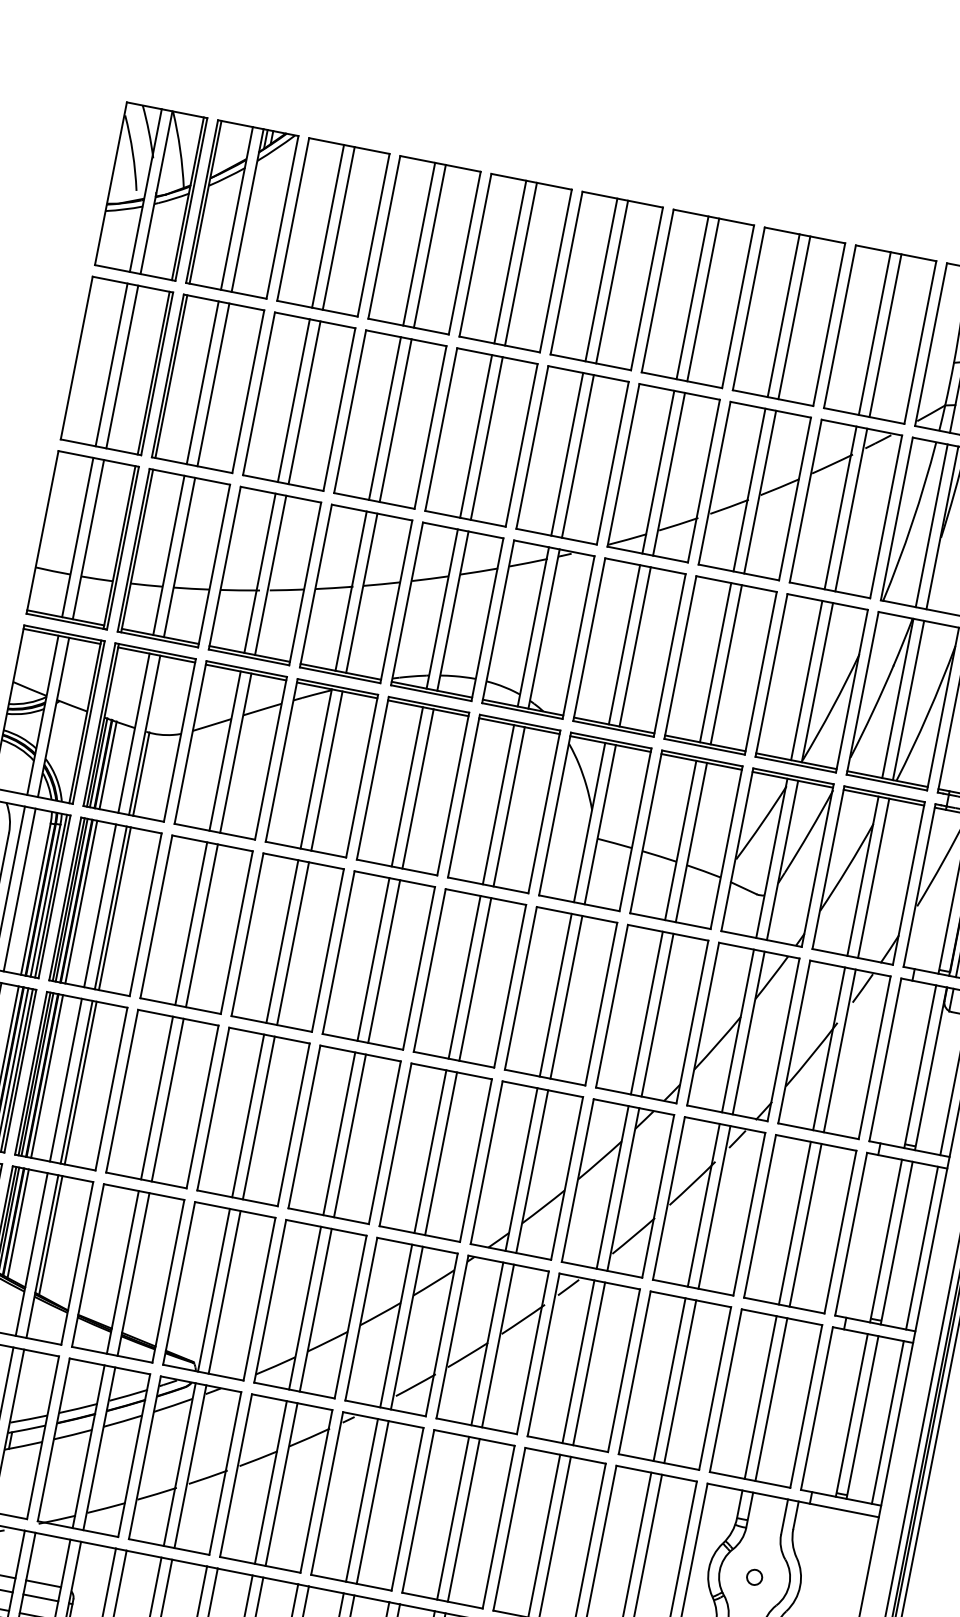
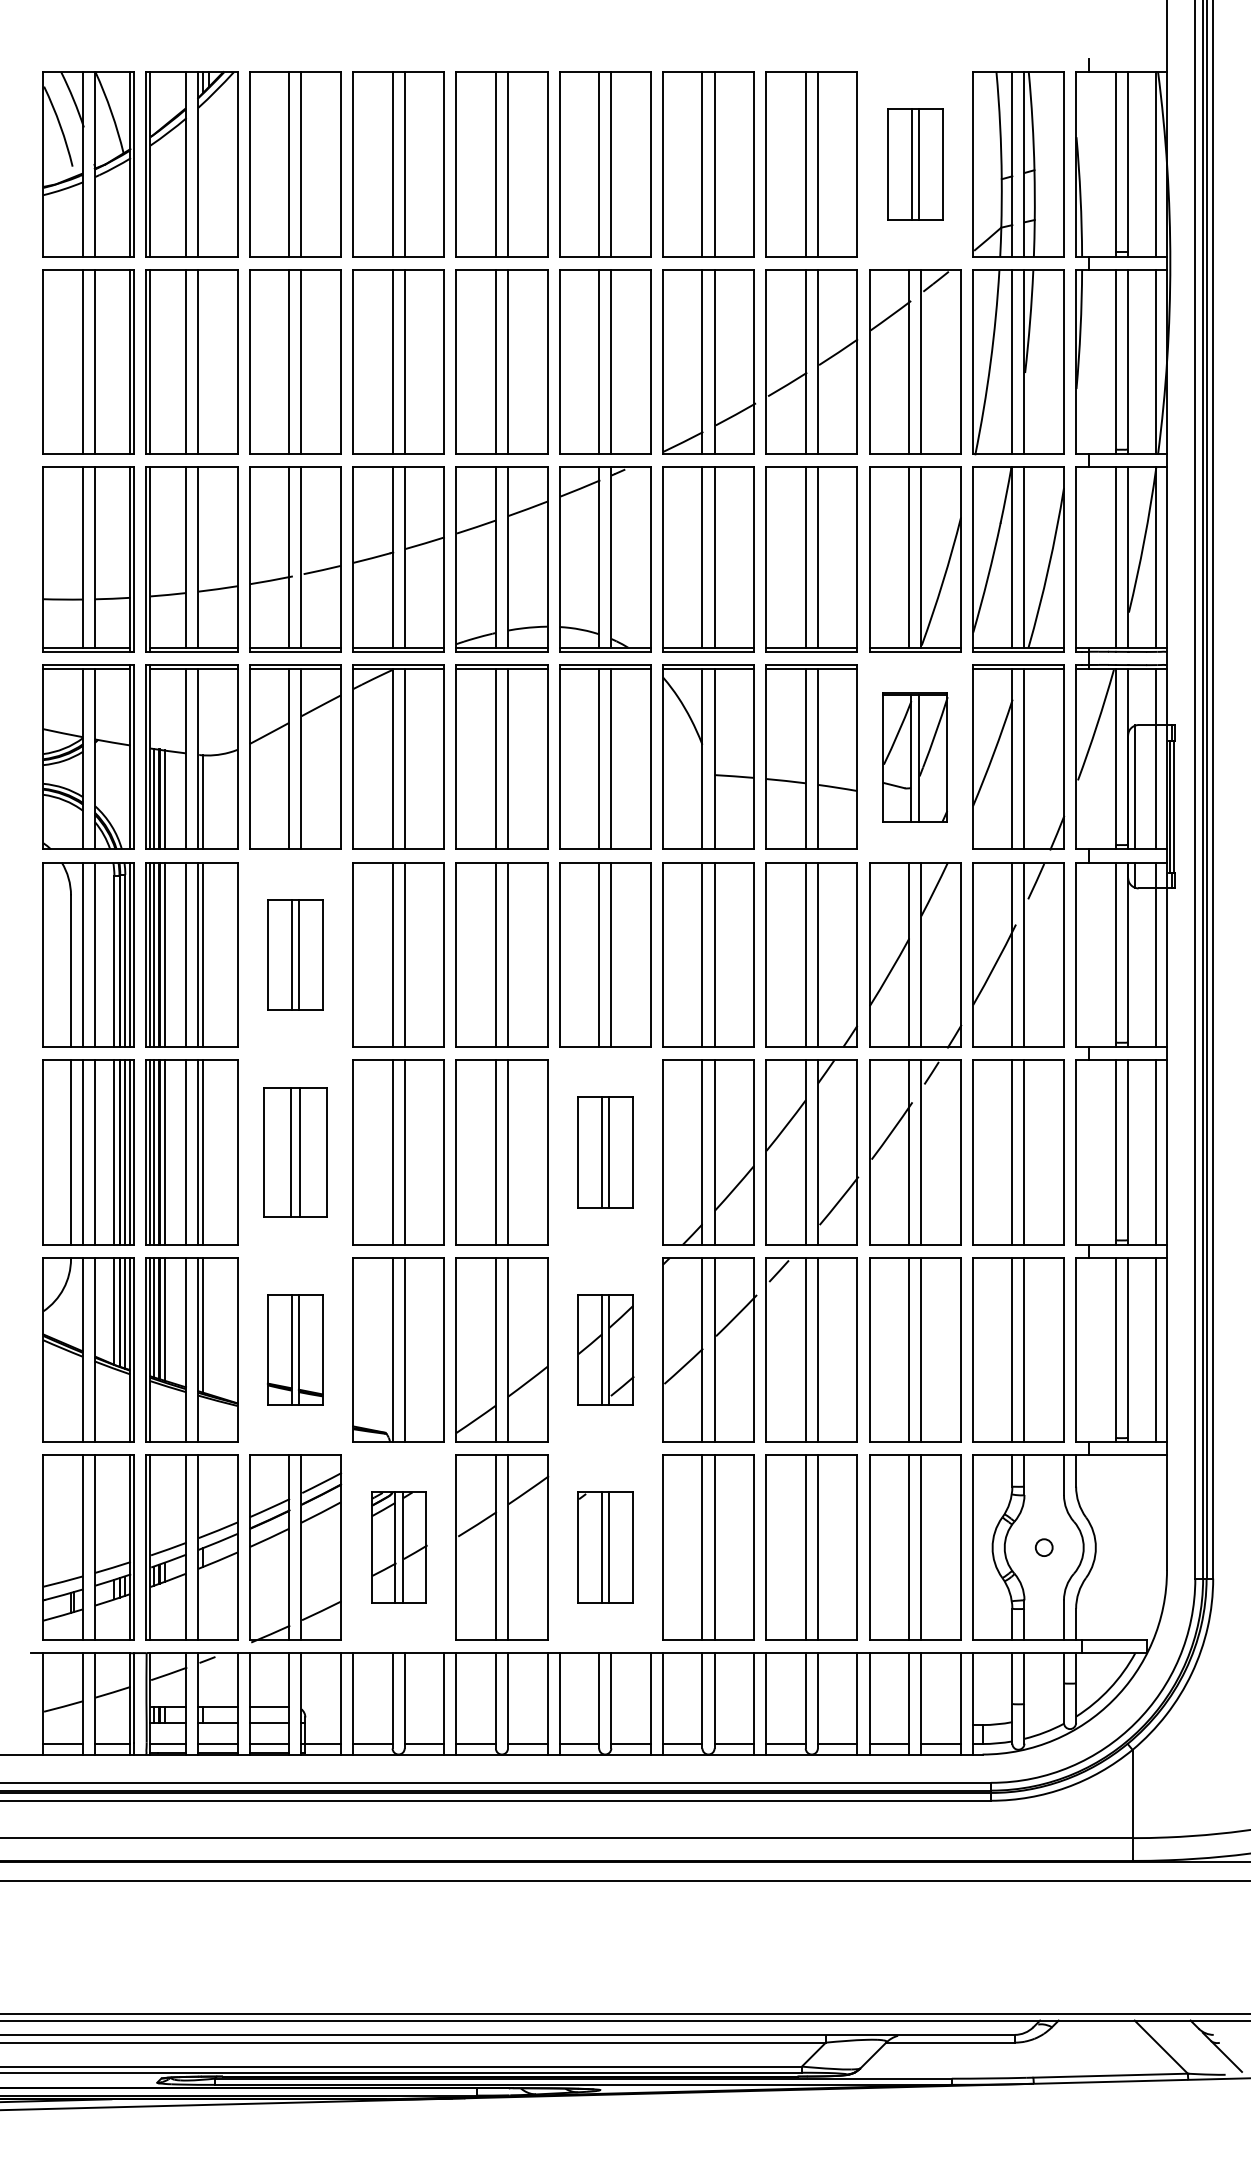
part: (880, 334) -> (915, 164), size x0.6
part: (777, 857) -> (915, 756), size x0.7
part: (196, 924) -> (295, 954), size x0.6
part: (162, 1099) -> (295, 1152), size x0.7
part: (435, 1152) -> (605, 1152), size x0.6
part: (127, 1272) -> (294, 1349), size x0.6
part: (402, 1326) -> (606, 1349), size x0.6
part: (185, 1465) -> (399, 1547), size x0.6
part: (367, 1501) -> (605, 1547), size x0.6

